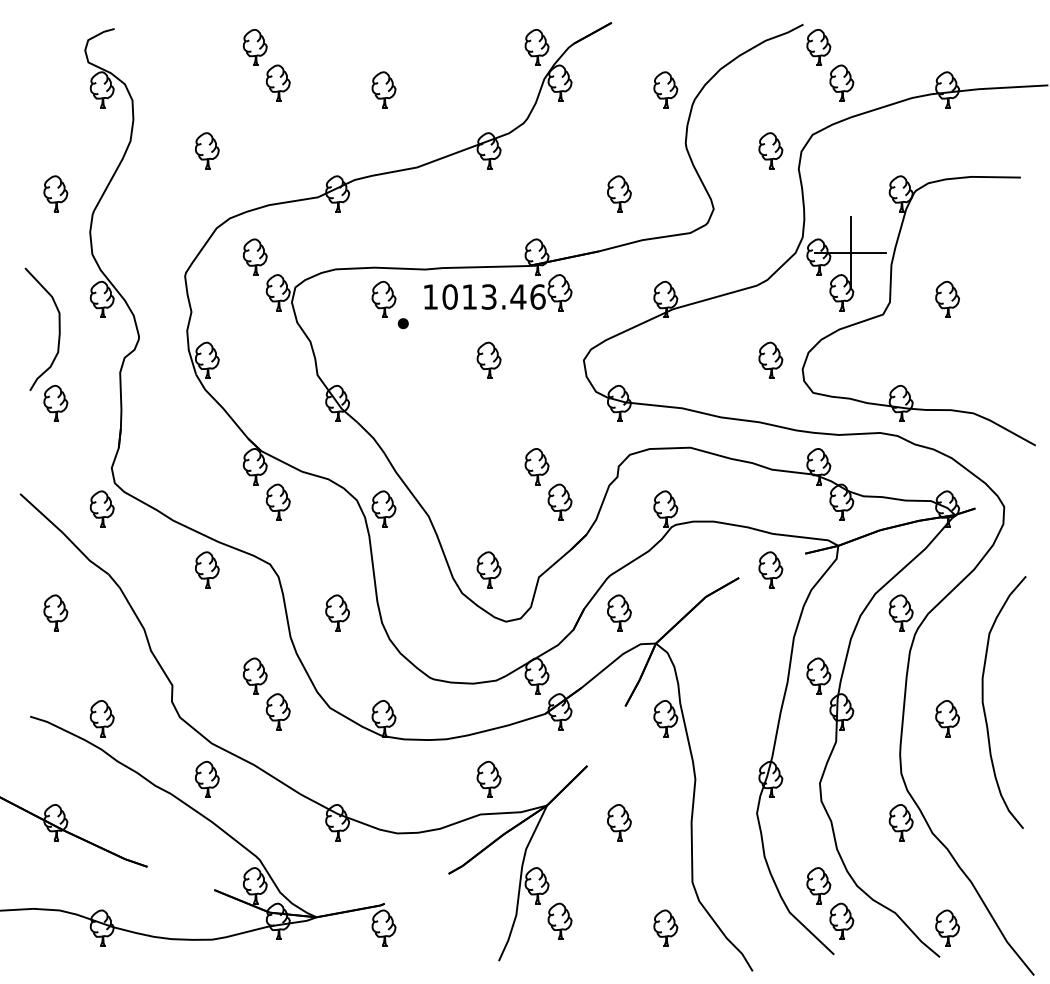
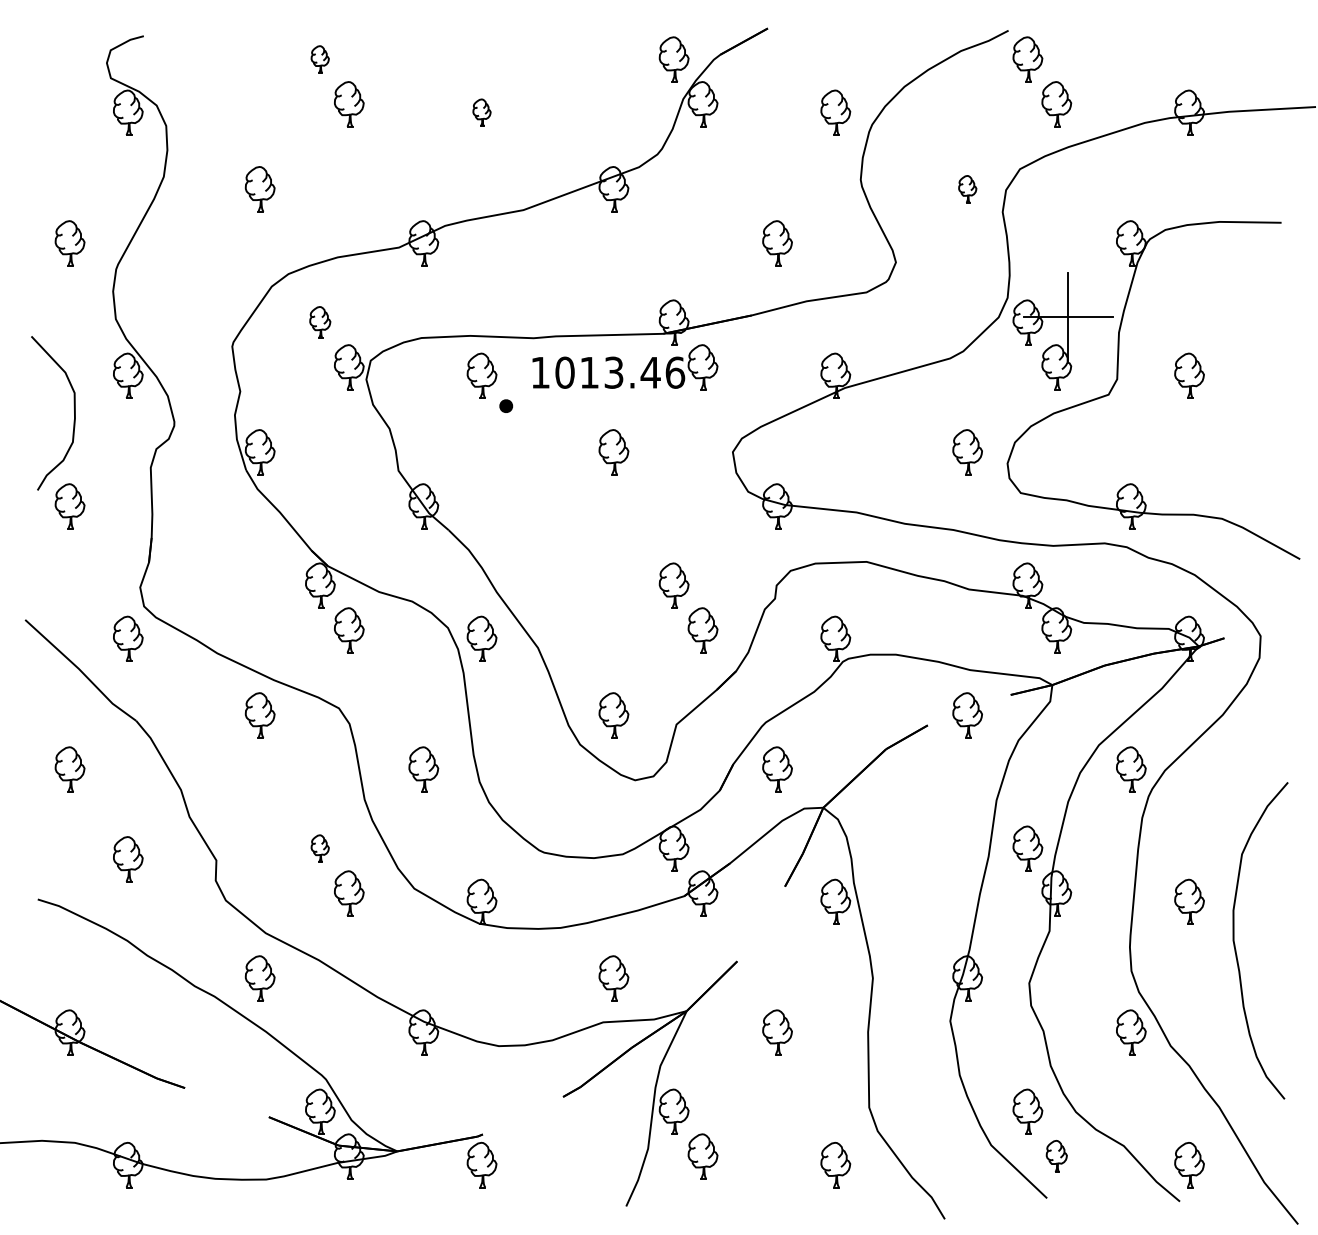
part: (254, 47) -> (319, 59), size x0.6
part: (383, 89) -> (481, 112), size x0.6
part: (770, 150) -> (967, 188), size x0.6
part: (254, 256) -> (319, 321), size x0.7
part: (254, 675) -> (319, 847), size x0.6
curve: (984, 705) -> (1235, 944), moved
part: (101, 718) -> (127, 859), moved
part: (841, 920) -> (1056, 1155), size x0.7

